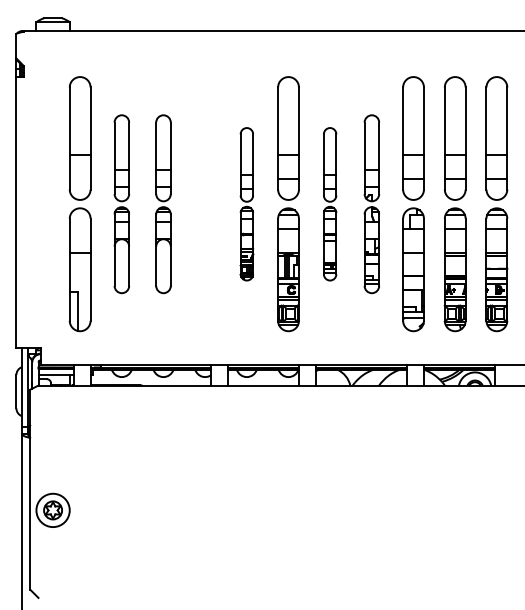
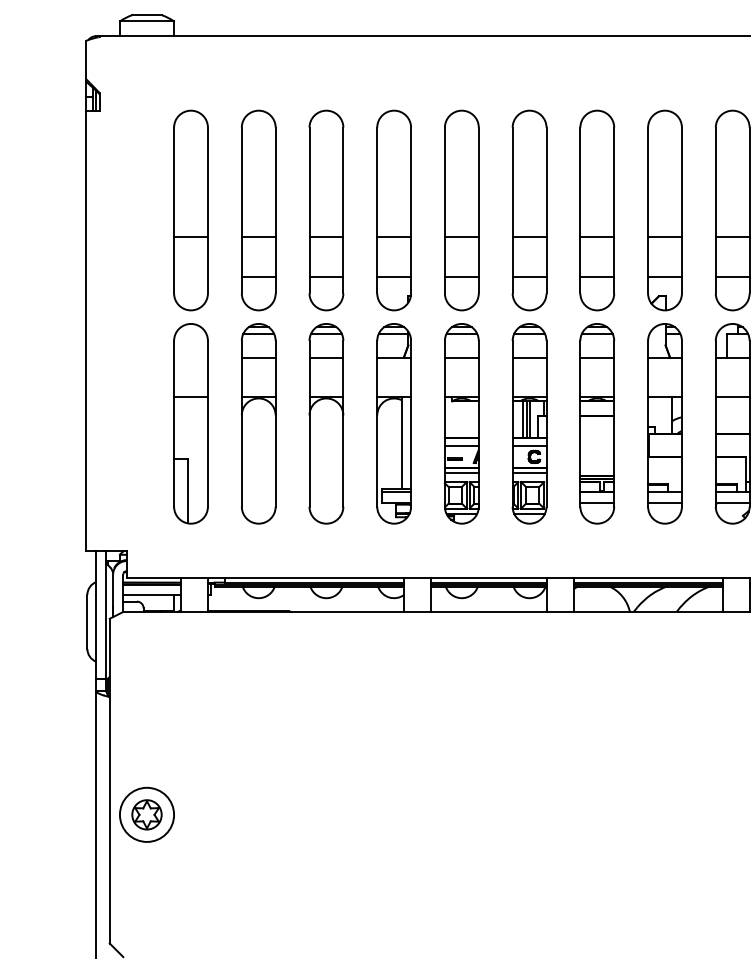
part: (121, 204) -> (258, 317), size x1.43
part: (163, 204) -> (326, 317), size x1.43
part: (204, 204) -> (393, 317), added
part: (246, 204) -> (461, 317), size x1.67
part: (329, 204) -> (596, 317), size x1.67
part: (371, 204) -> (664, 317), size x1.43

